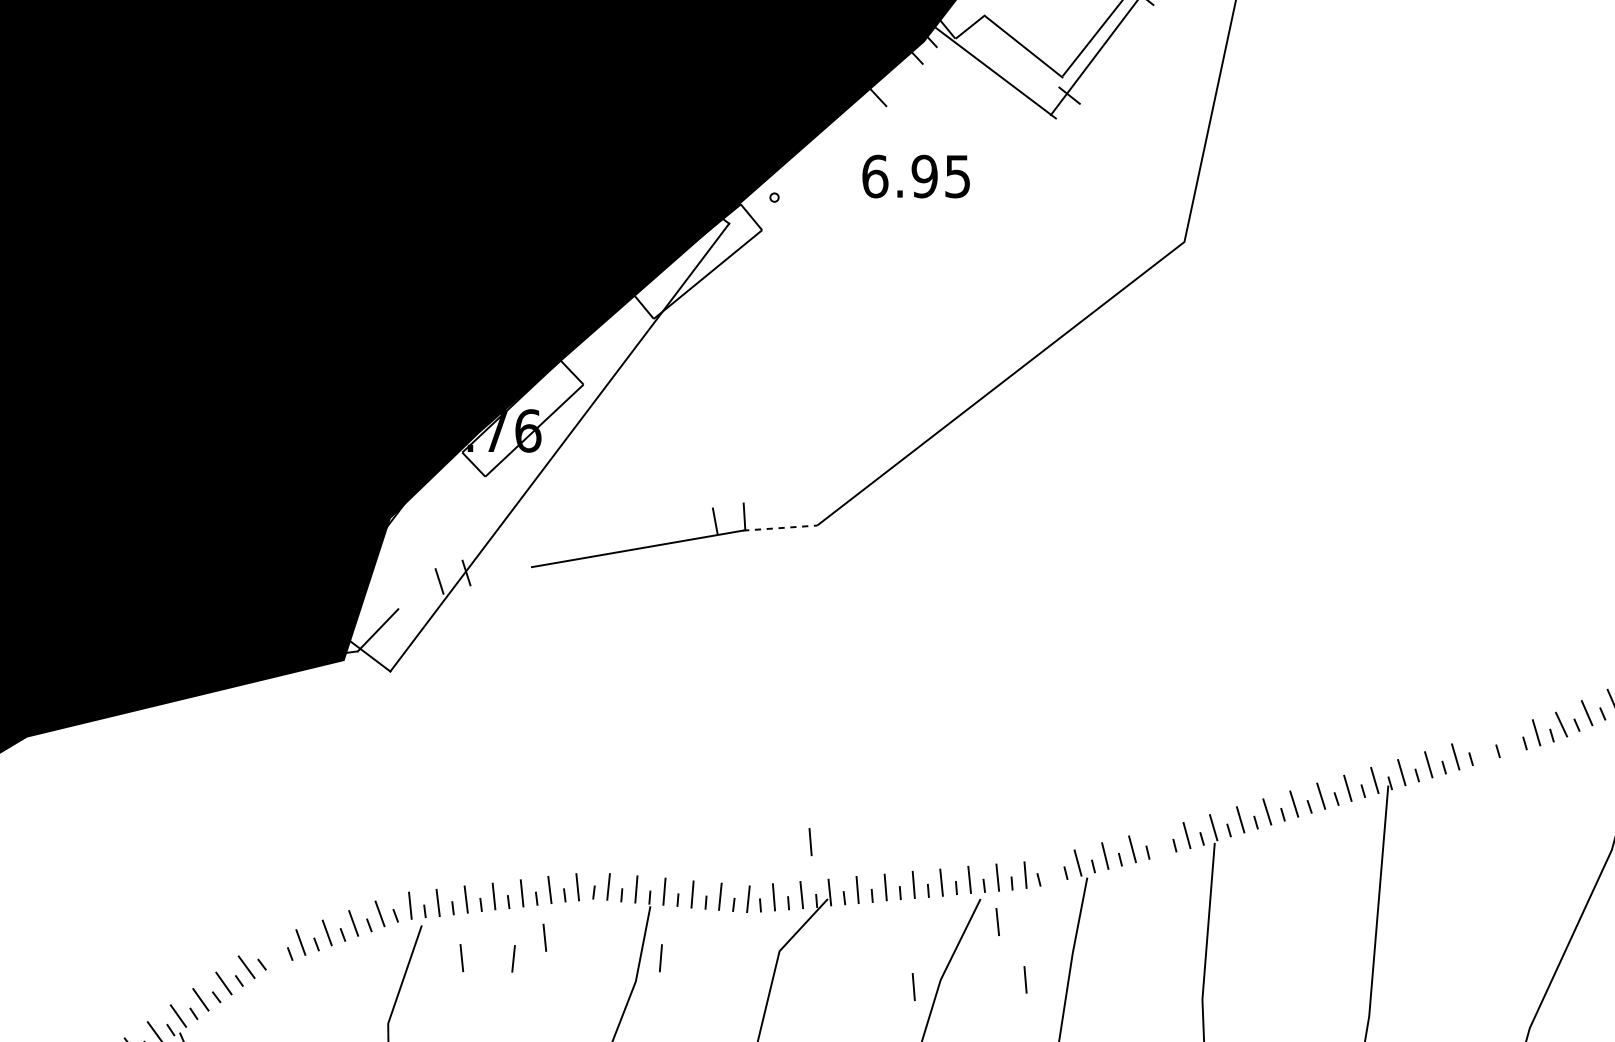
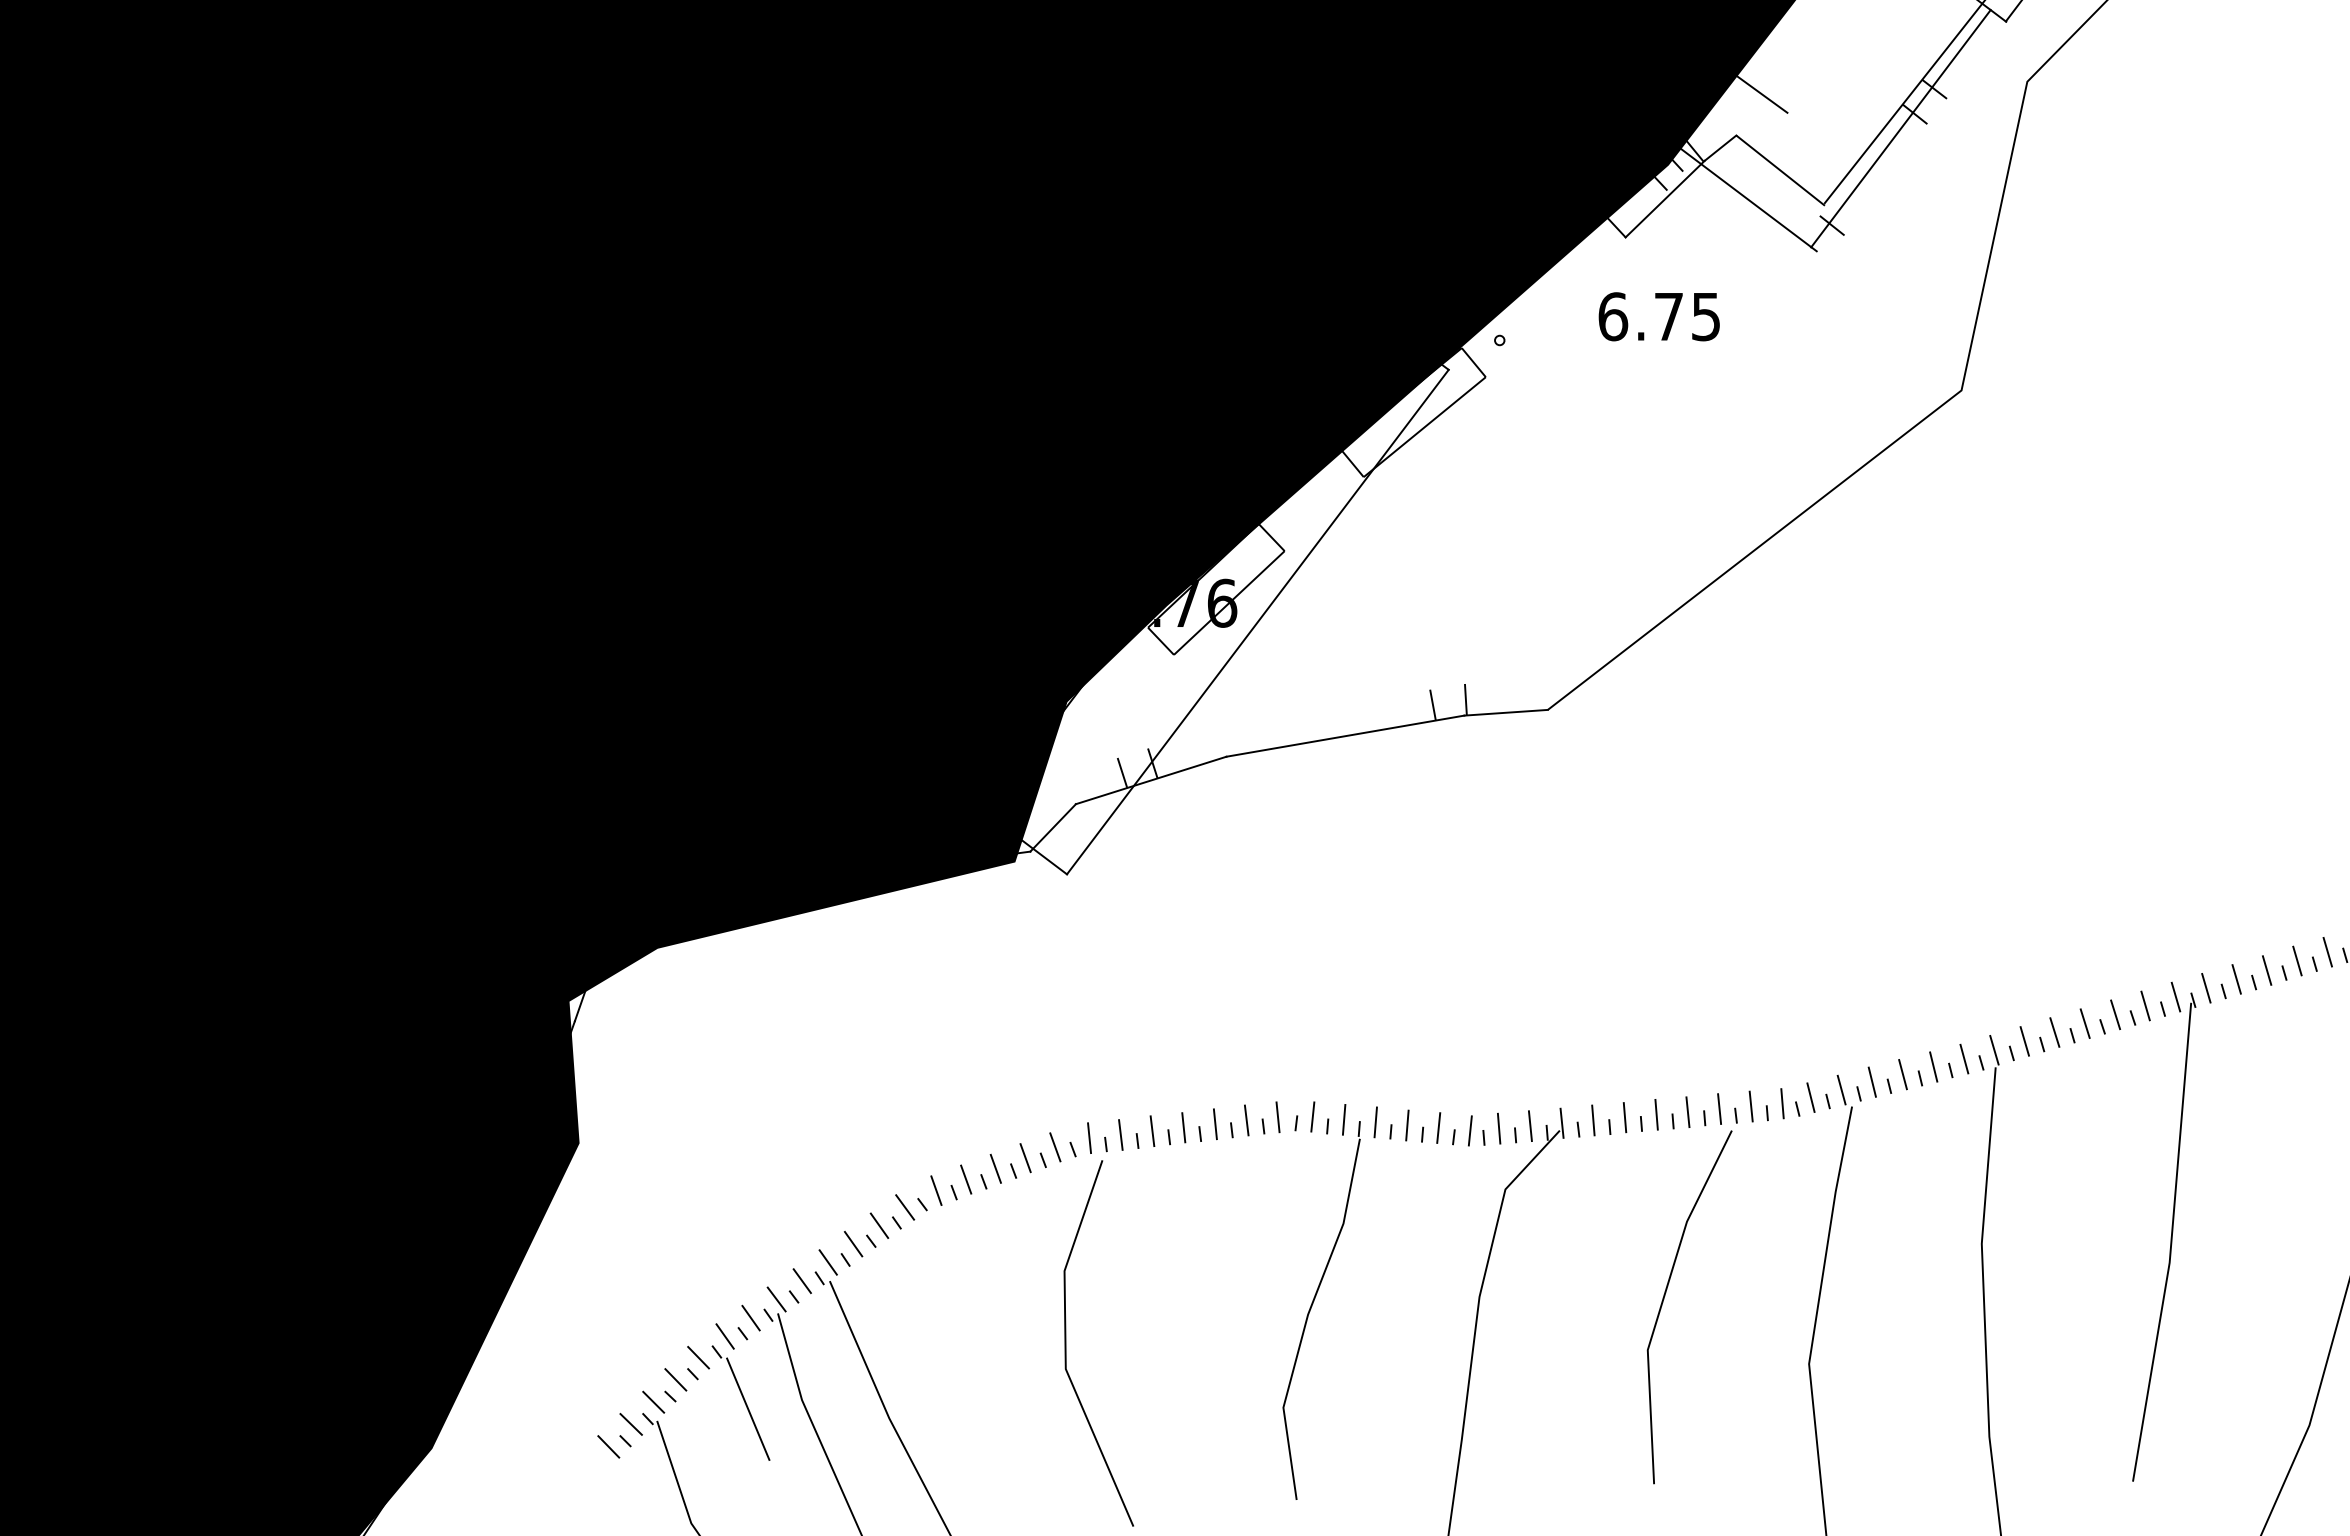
line: (920, 71) -> (1664, 198), added
text: (924, 176) -> (1668, 316), 6.95 -> 6.75
line: (780, 527) -> (1506, 712), dashed -> solid
line: (464, 588) -> (1150, 780), added
line: (1509, 740) -> (2327, 952), added
line: (1482, 748) -> (2297, 960), added
line: (810, 842) -> (1540, 1066), removed
line: (1159, 842) -> (1933, 1066), added
line: (1050, 869) -> (1810, 1097), added
line: (997, 922) -> (1750, 1156), removed
line: (544, 937) -> (1240, 1174), removed
line: (274, 952) -> (936, 1190), added
line: (461, 957) -> (1147, 1196), removed
line: (513, 958) -> (1205, 1197), removed
line: (660, 958) -> (1371, 1197), removed
line: (1025, 979) -> (1782, 1221), removed
line: (913, 986) -> (1656, 1229), removed

